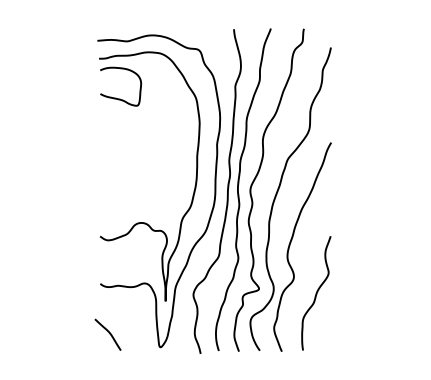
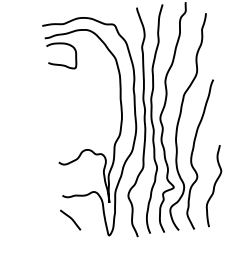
curve: (108, 333) -> (70, 219), moved

